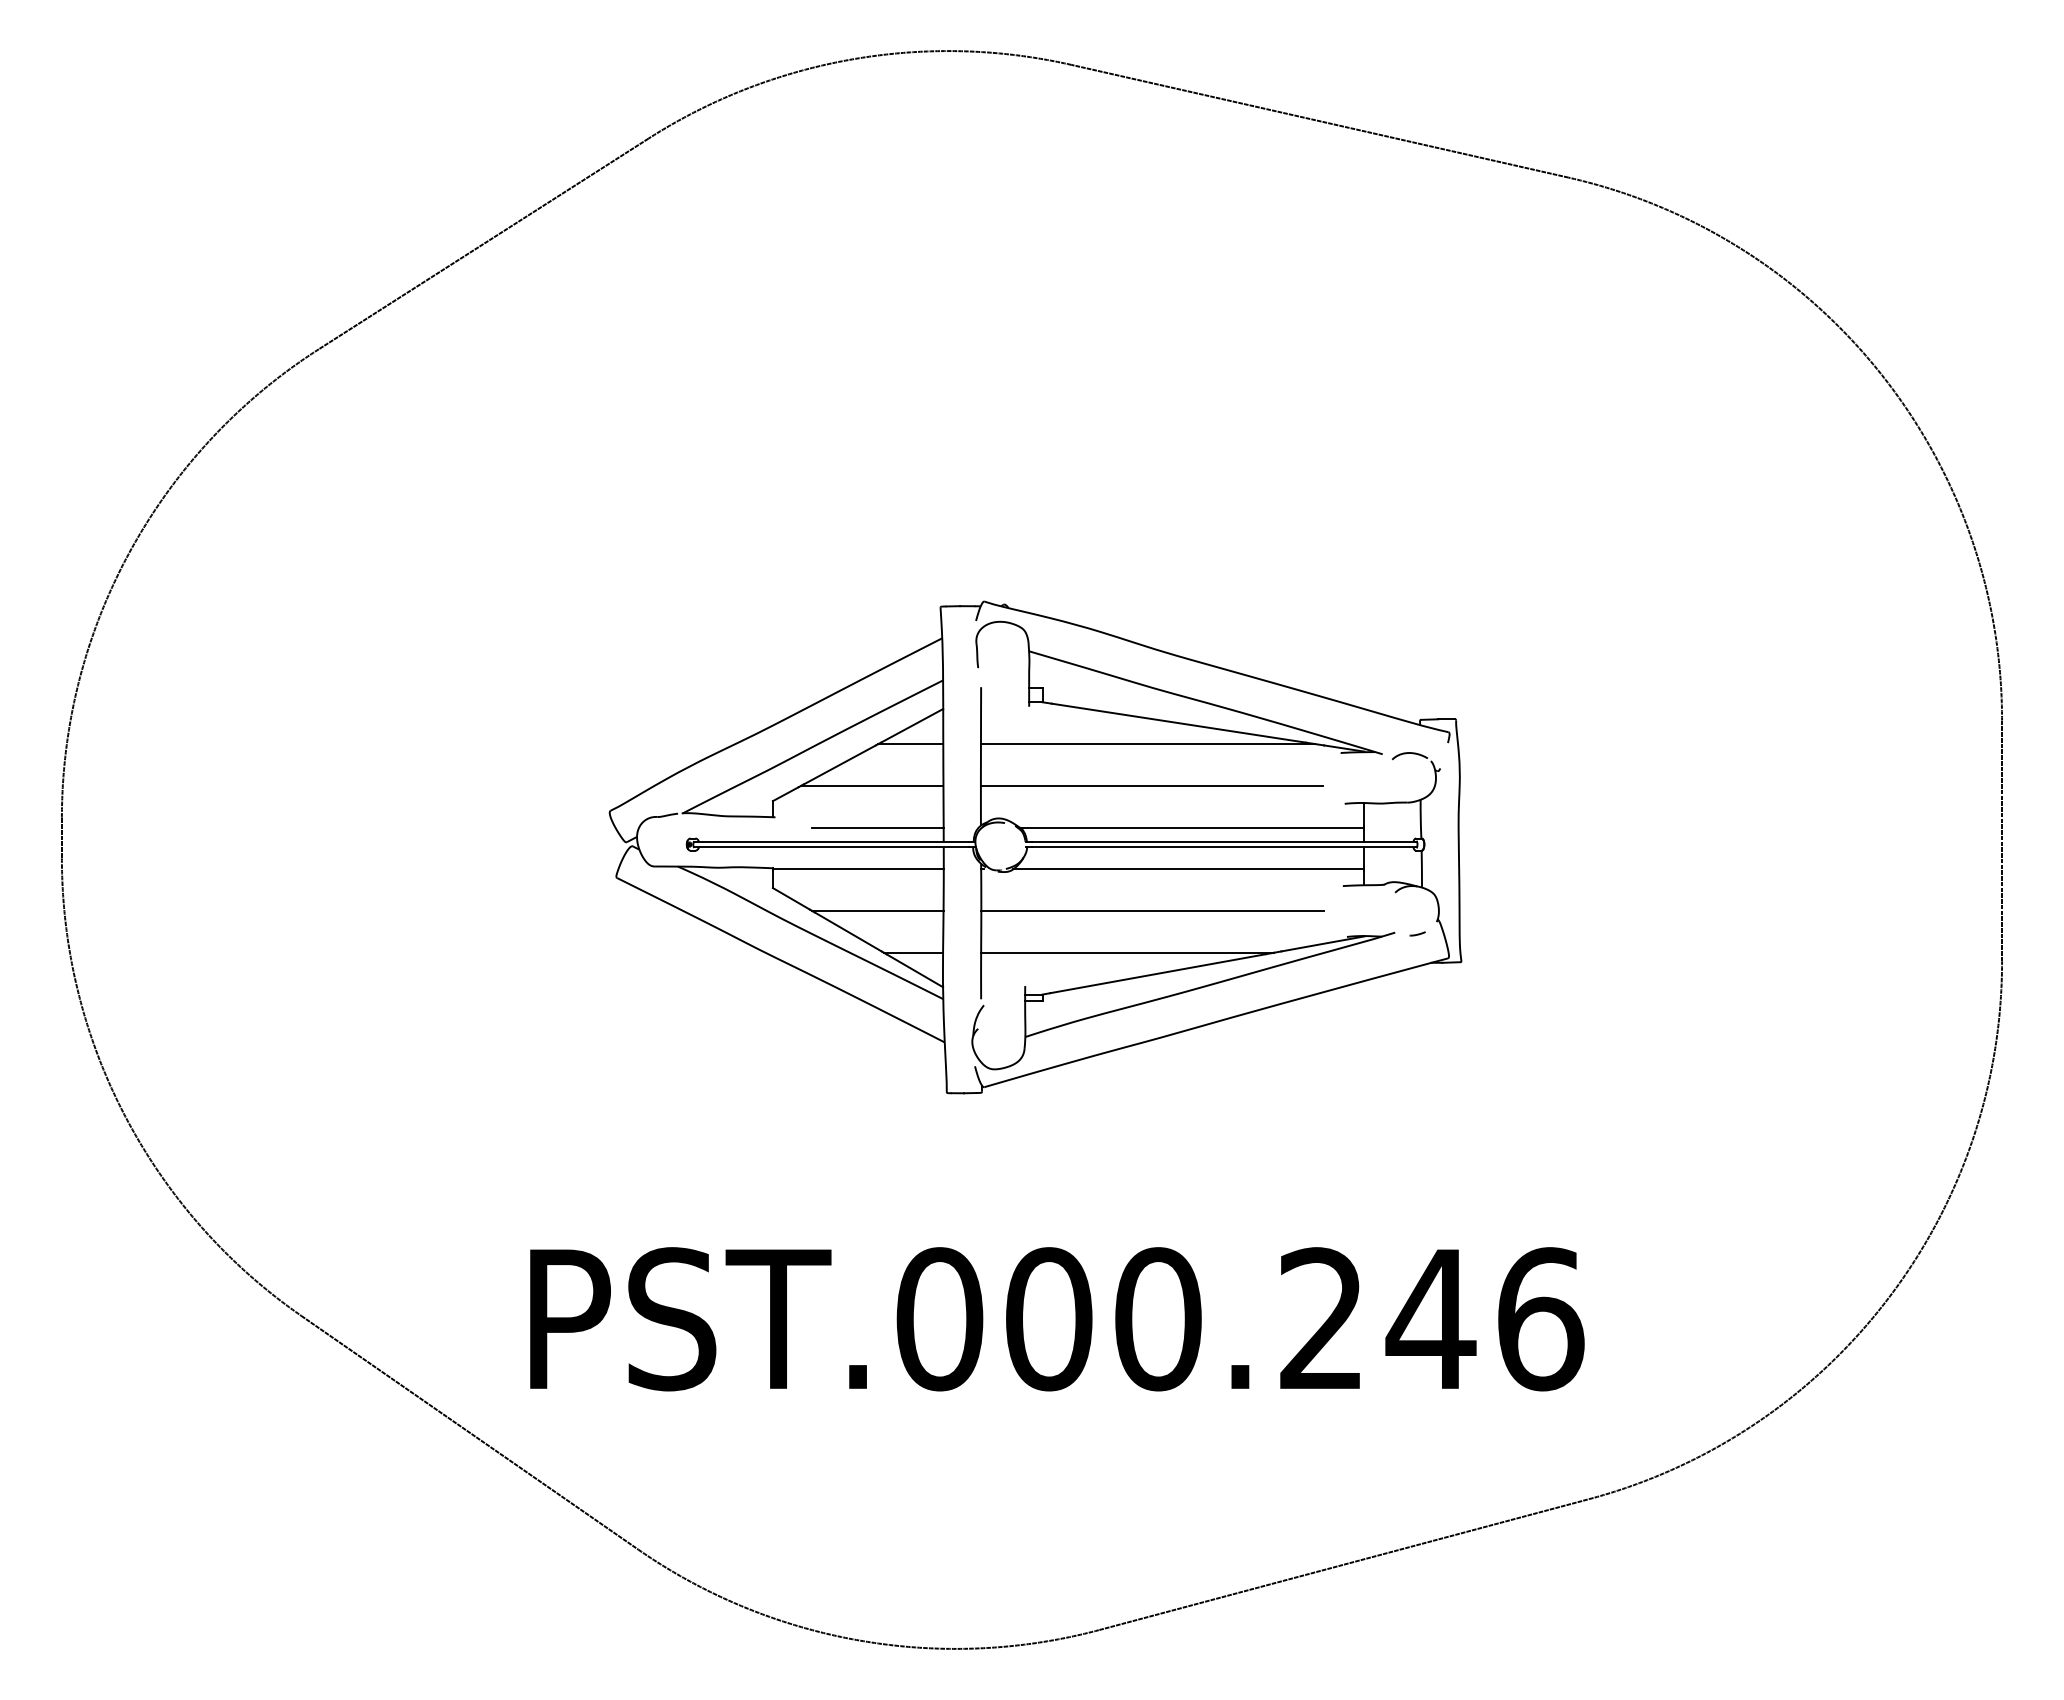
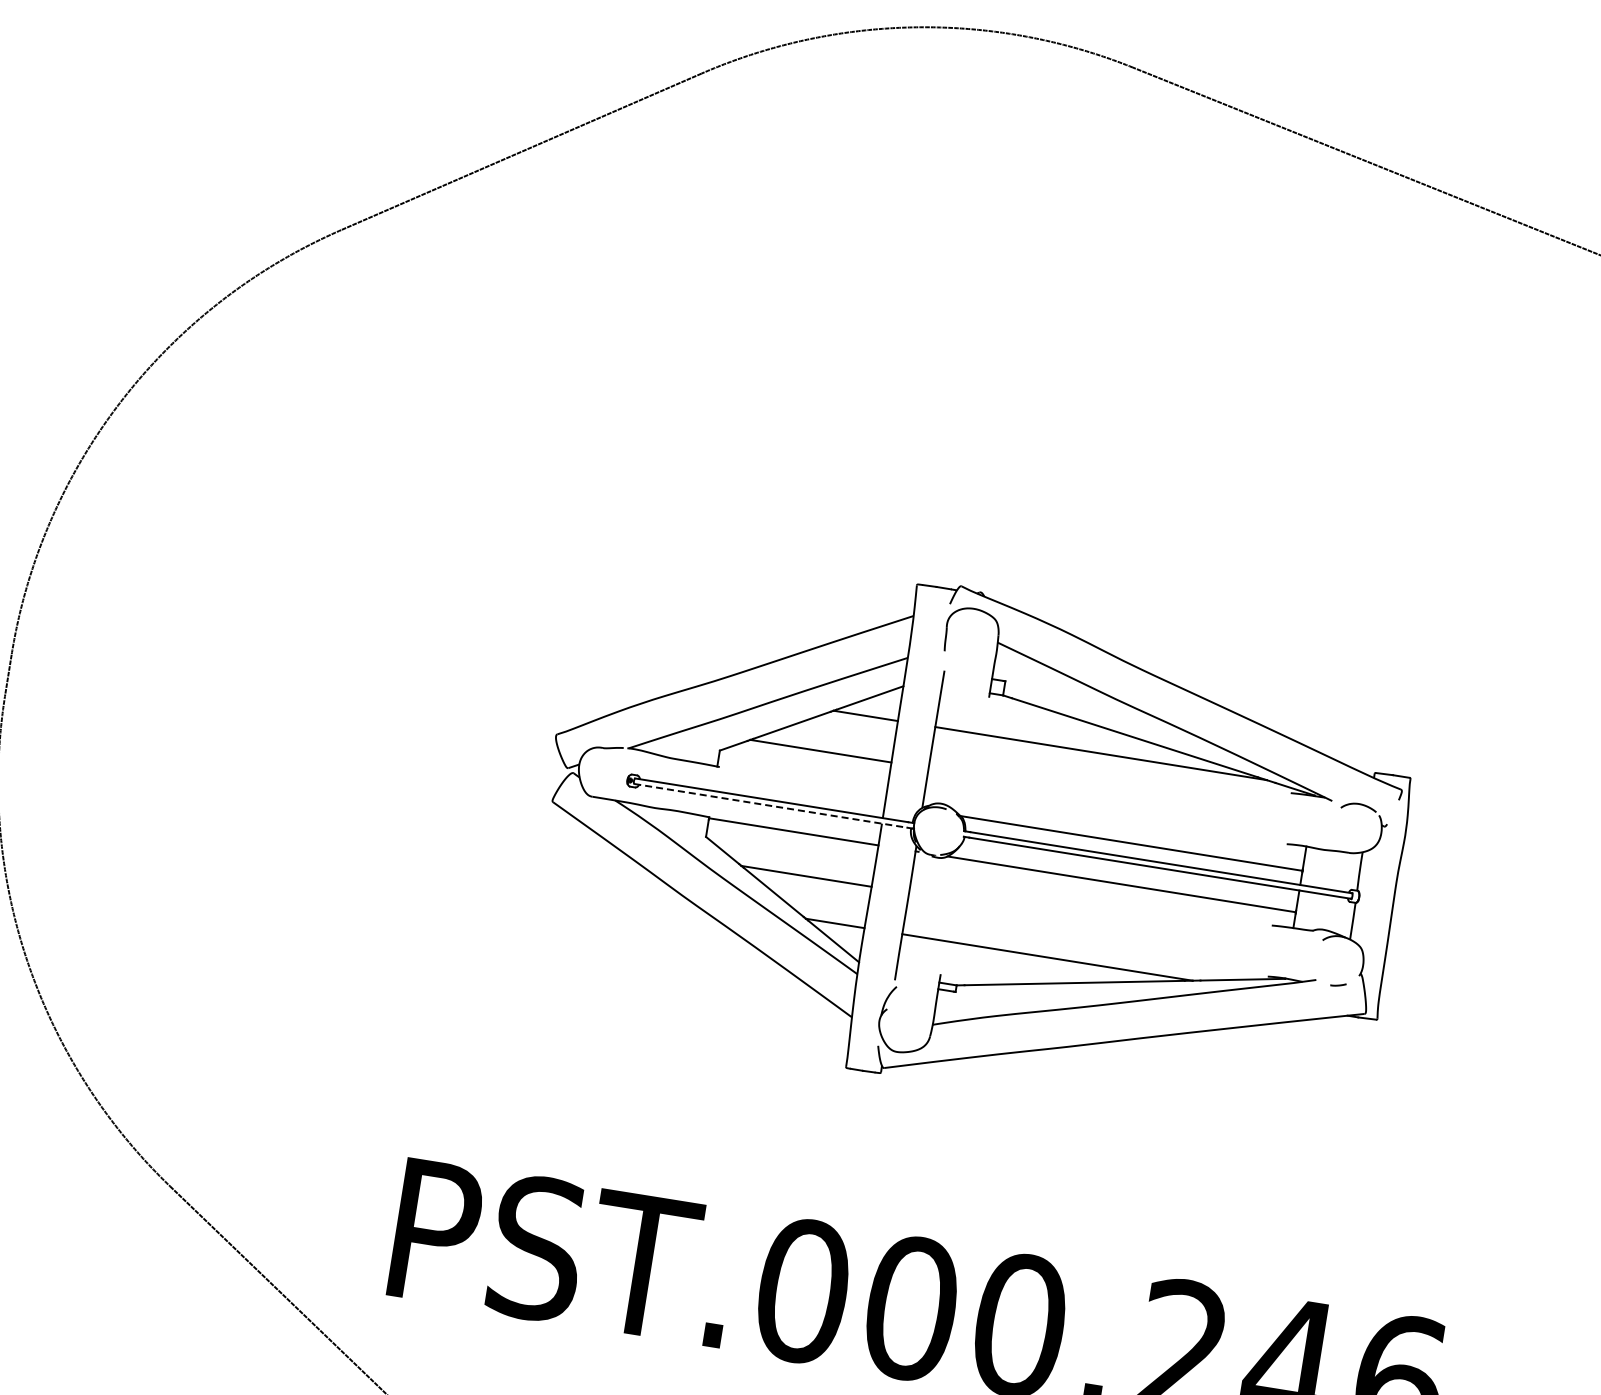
line: (1151, 785) -> (1097, 795), removed
line: (877, 827) -> (819, 793), removed
line: (831, 847) -> (770, 805), solid -> dashed
line: (1152, 911) -> (1078, 920), removed

